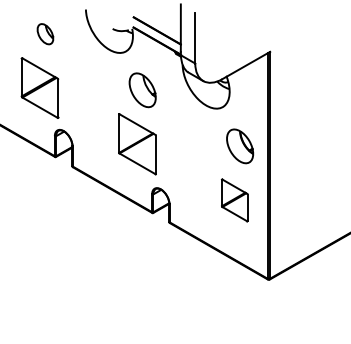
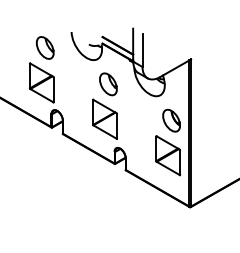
part: (45, 33) -> (45, 47), size x1.67
part: (233, 199) -> (167, 155), size x1.43

